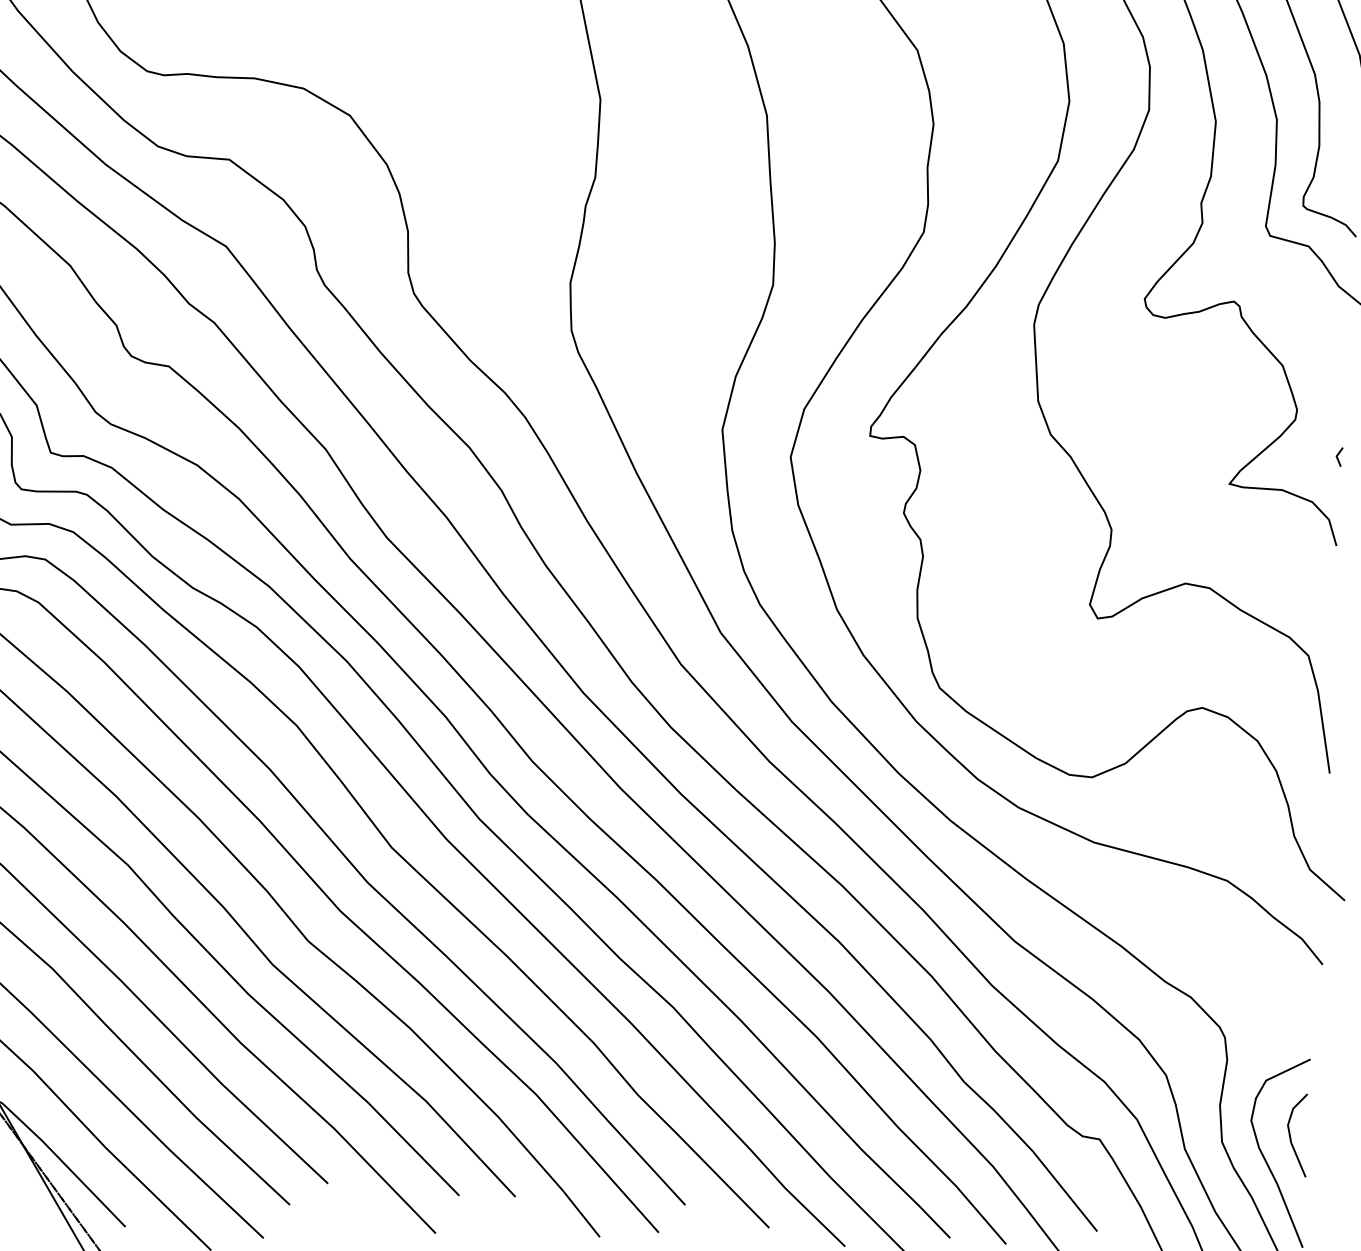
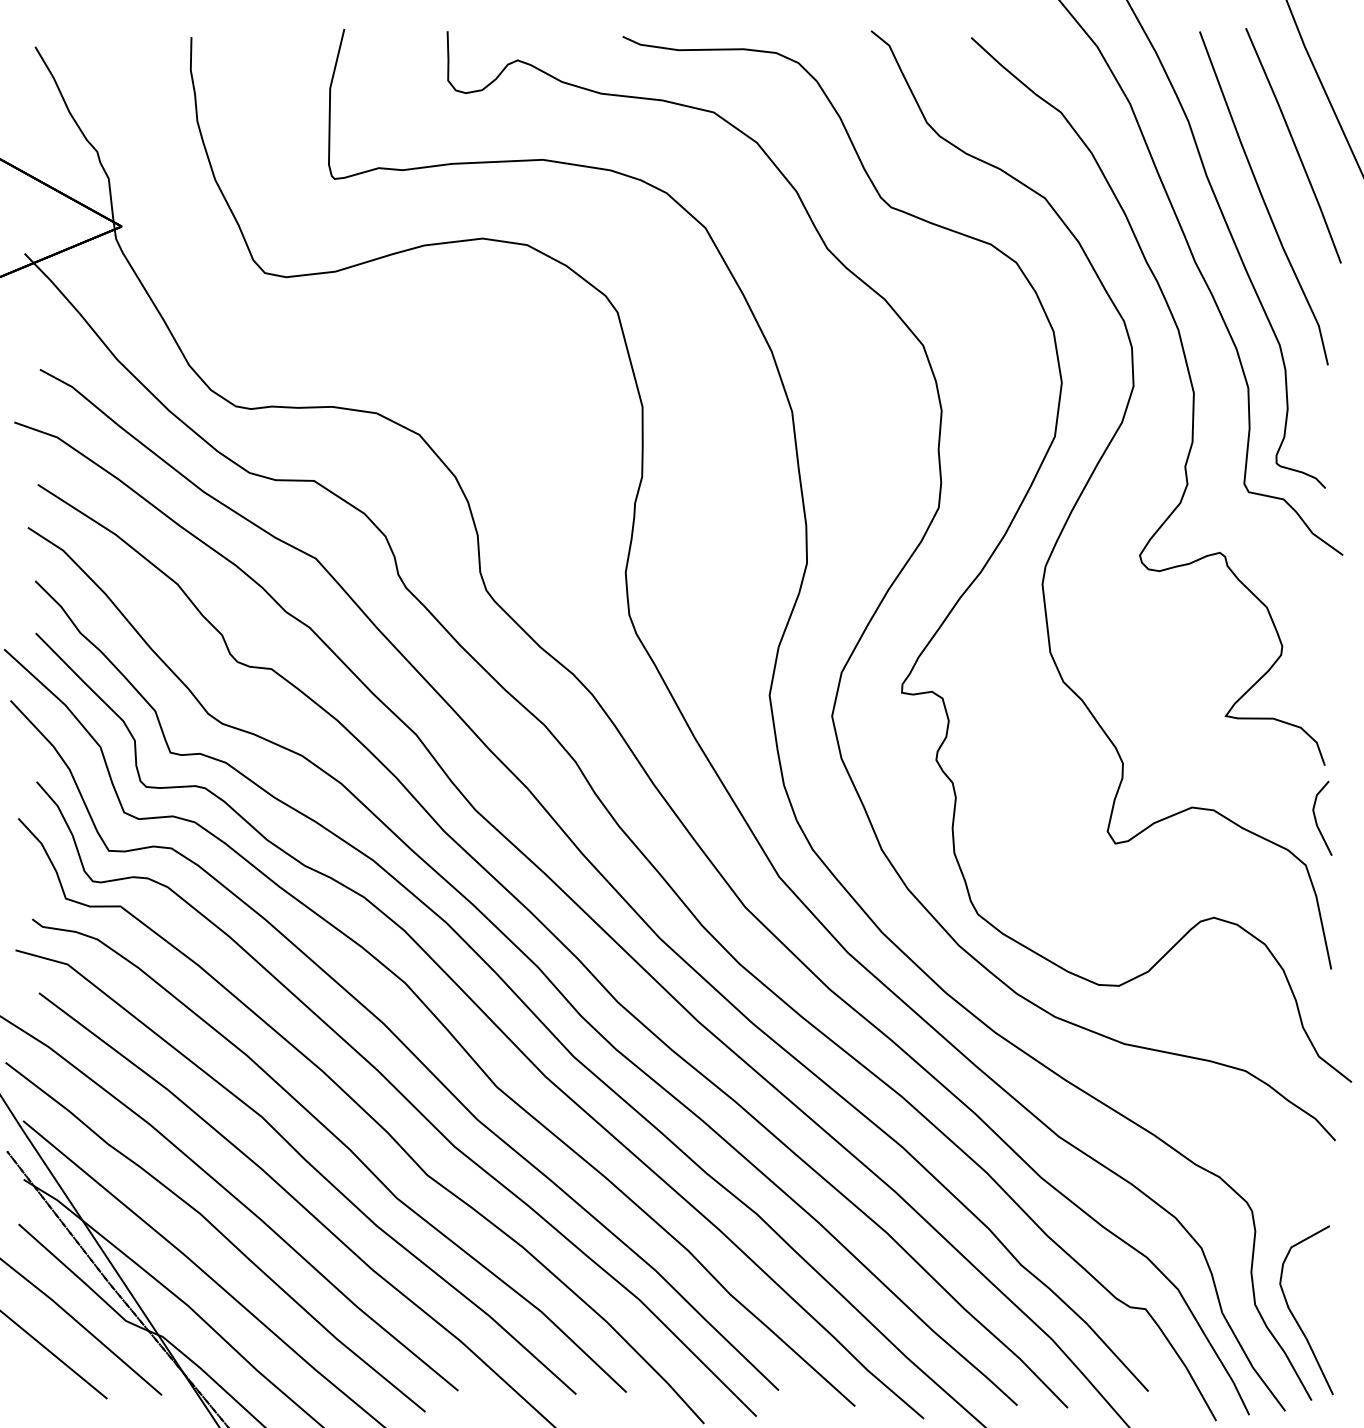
line: (1338, 456) -> (1321, 685), removed
line: (1291, 1134) -> (1316, 818), moved

